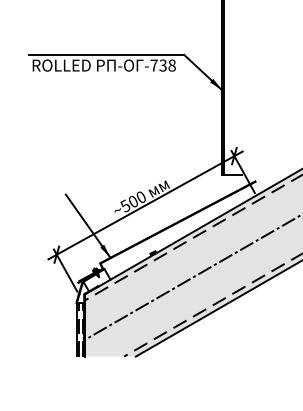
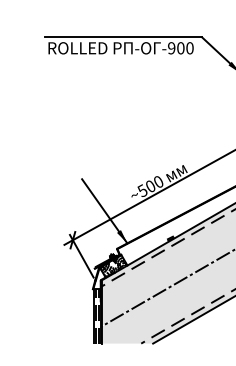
text: (162, 65) -> (180, 48), -738 -> -900
hatch: (96, 279) -> (113, 265), added

